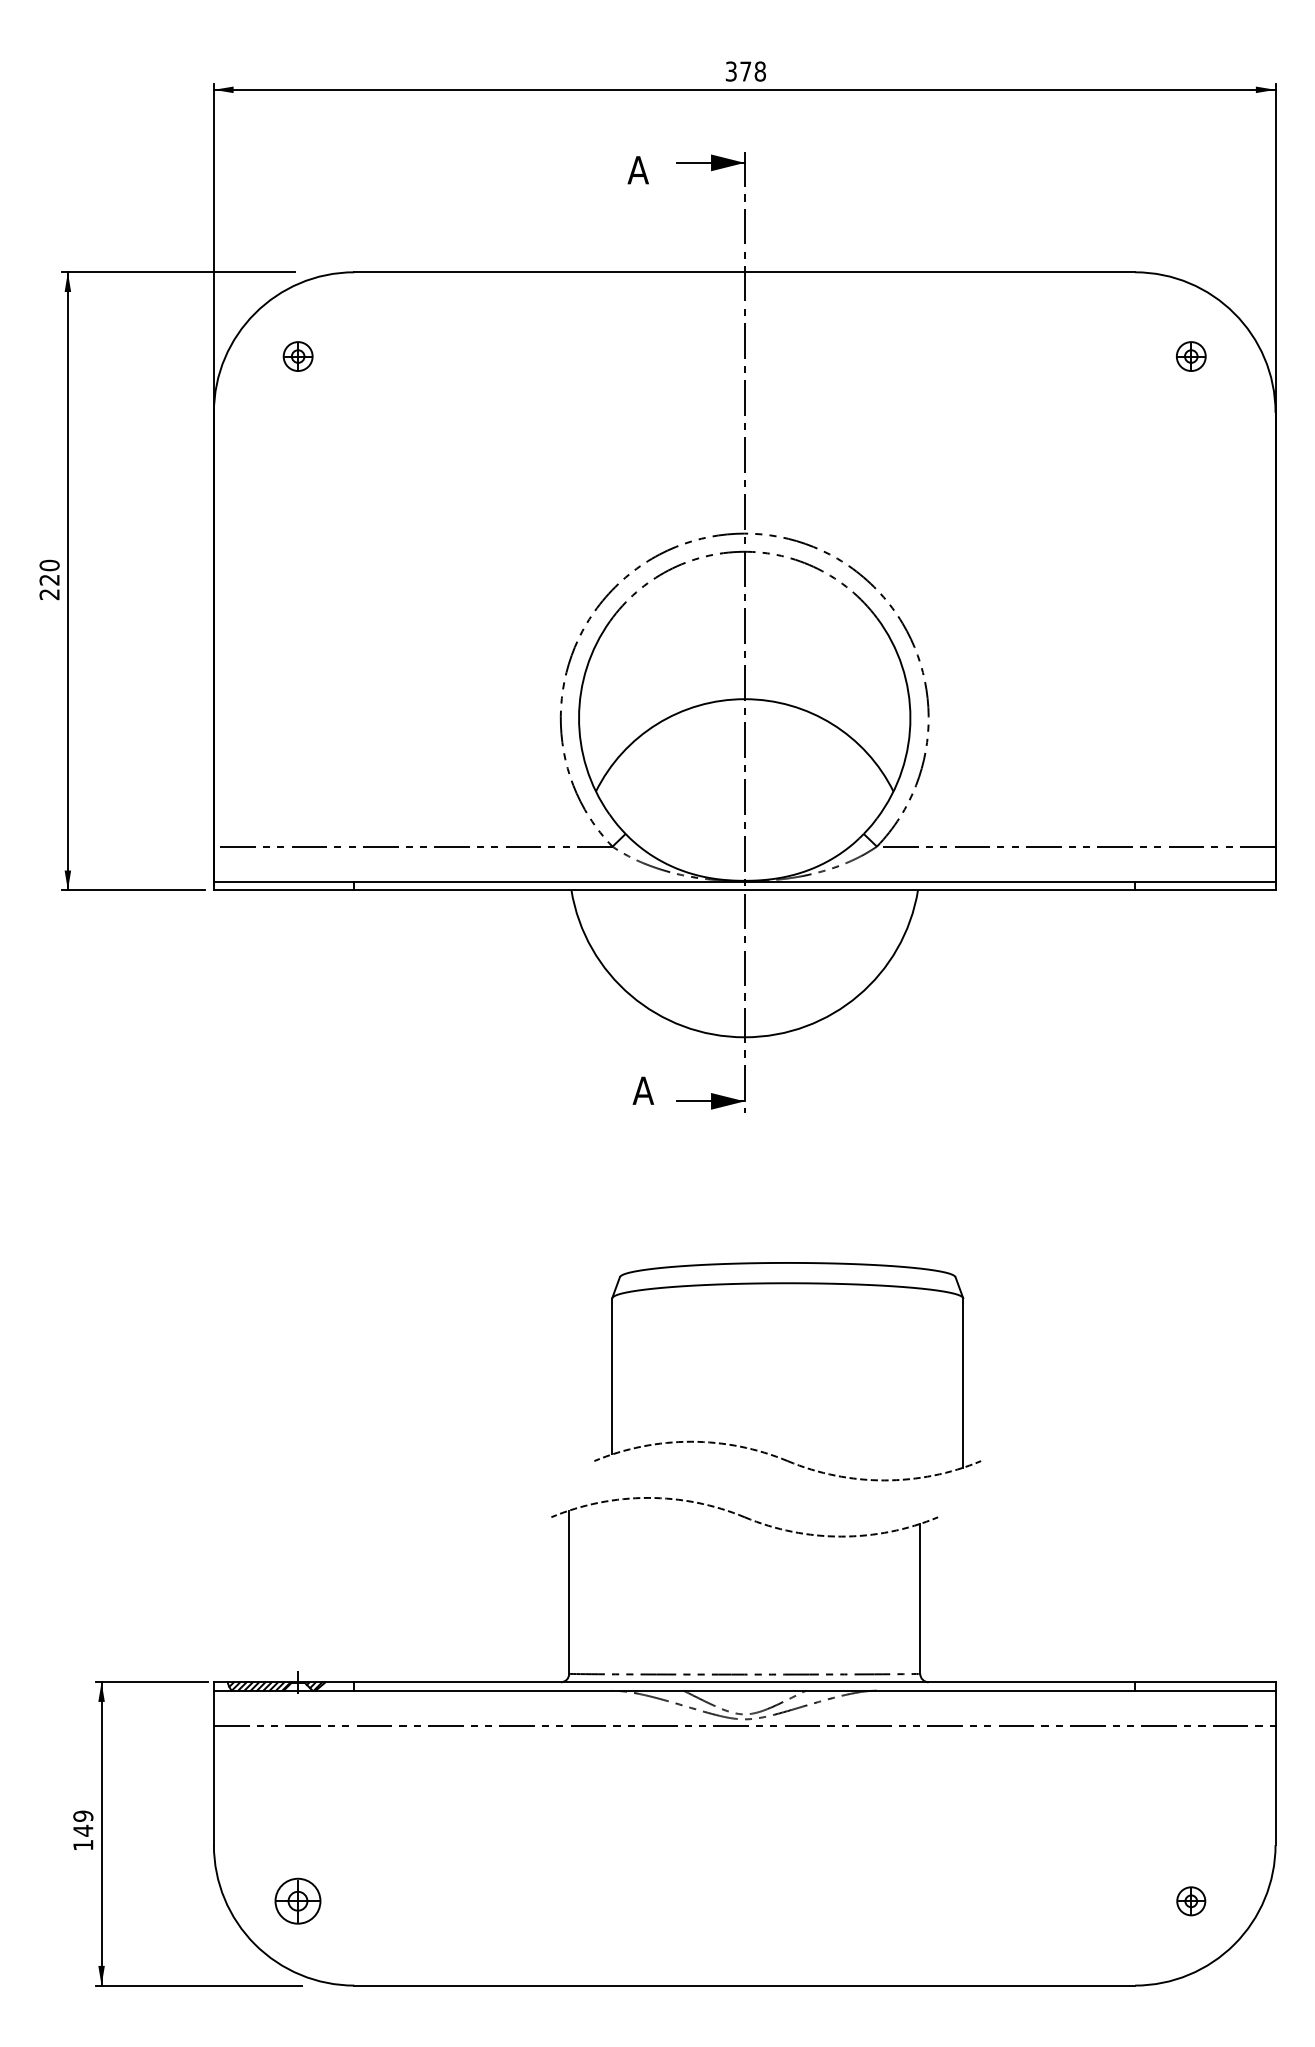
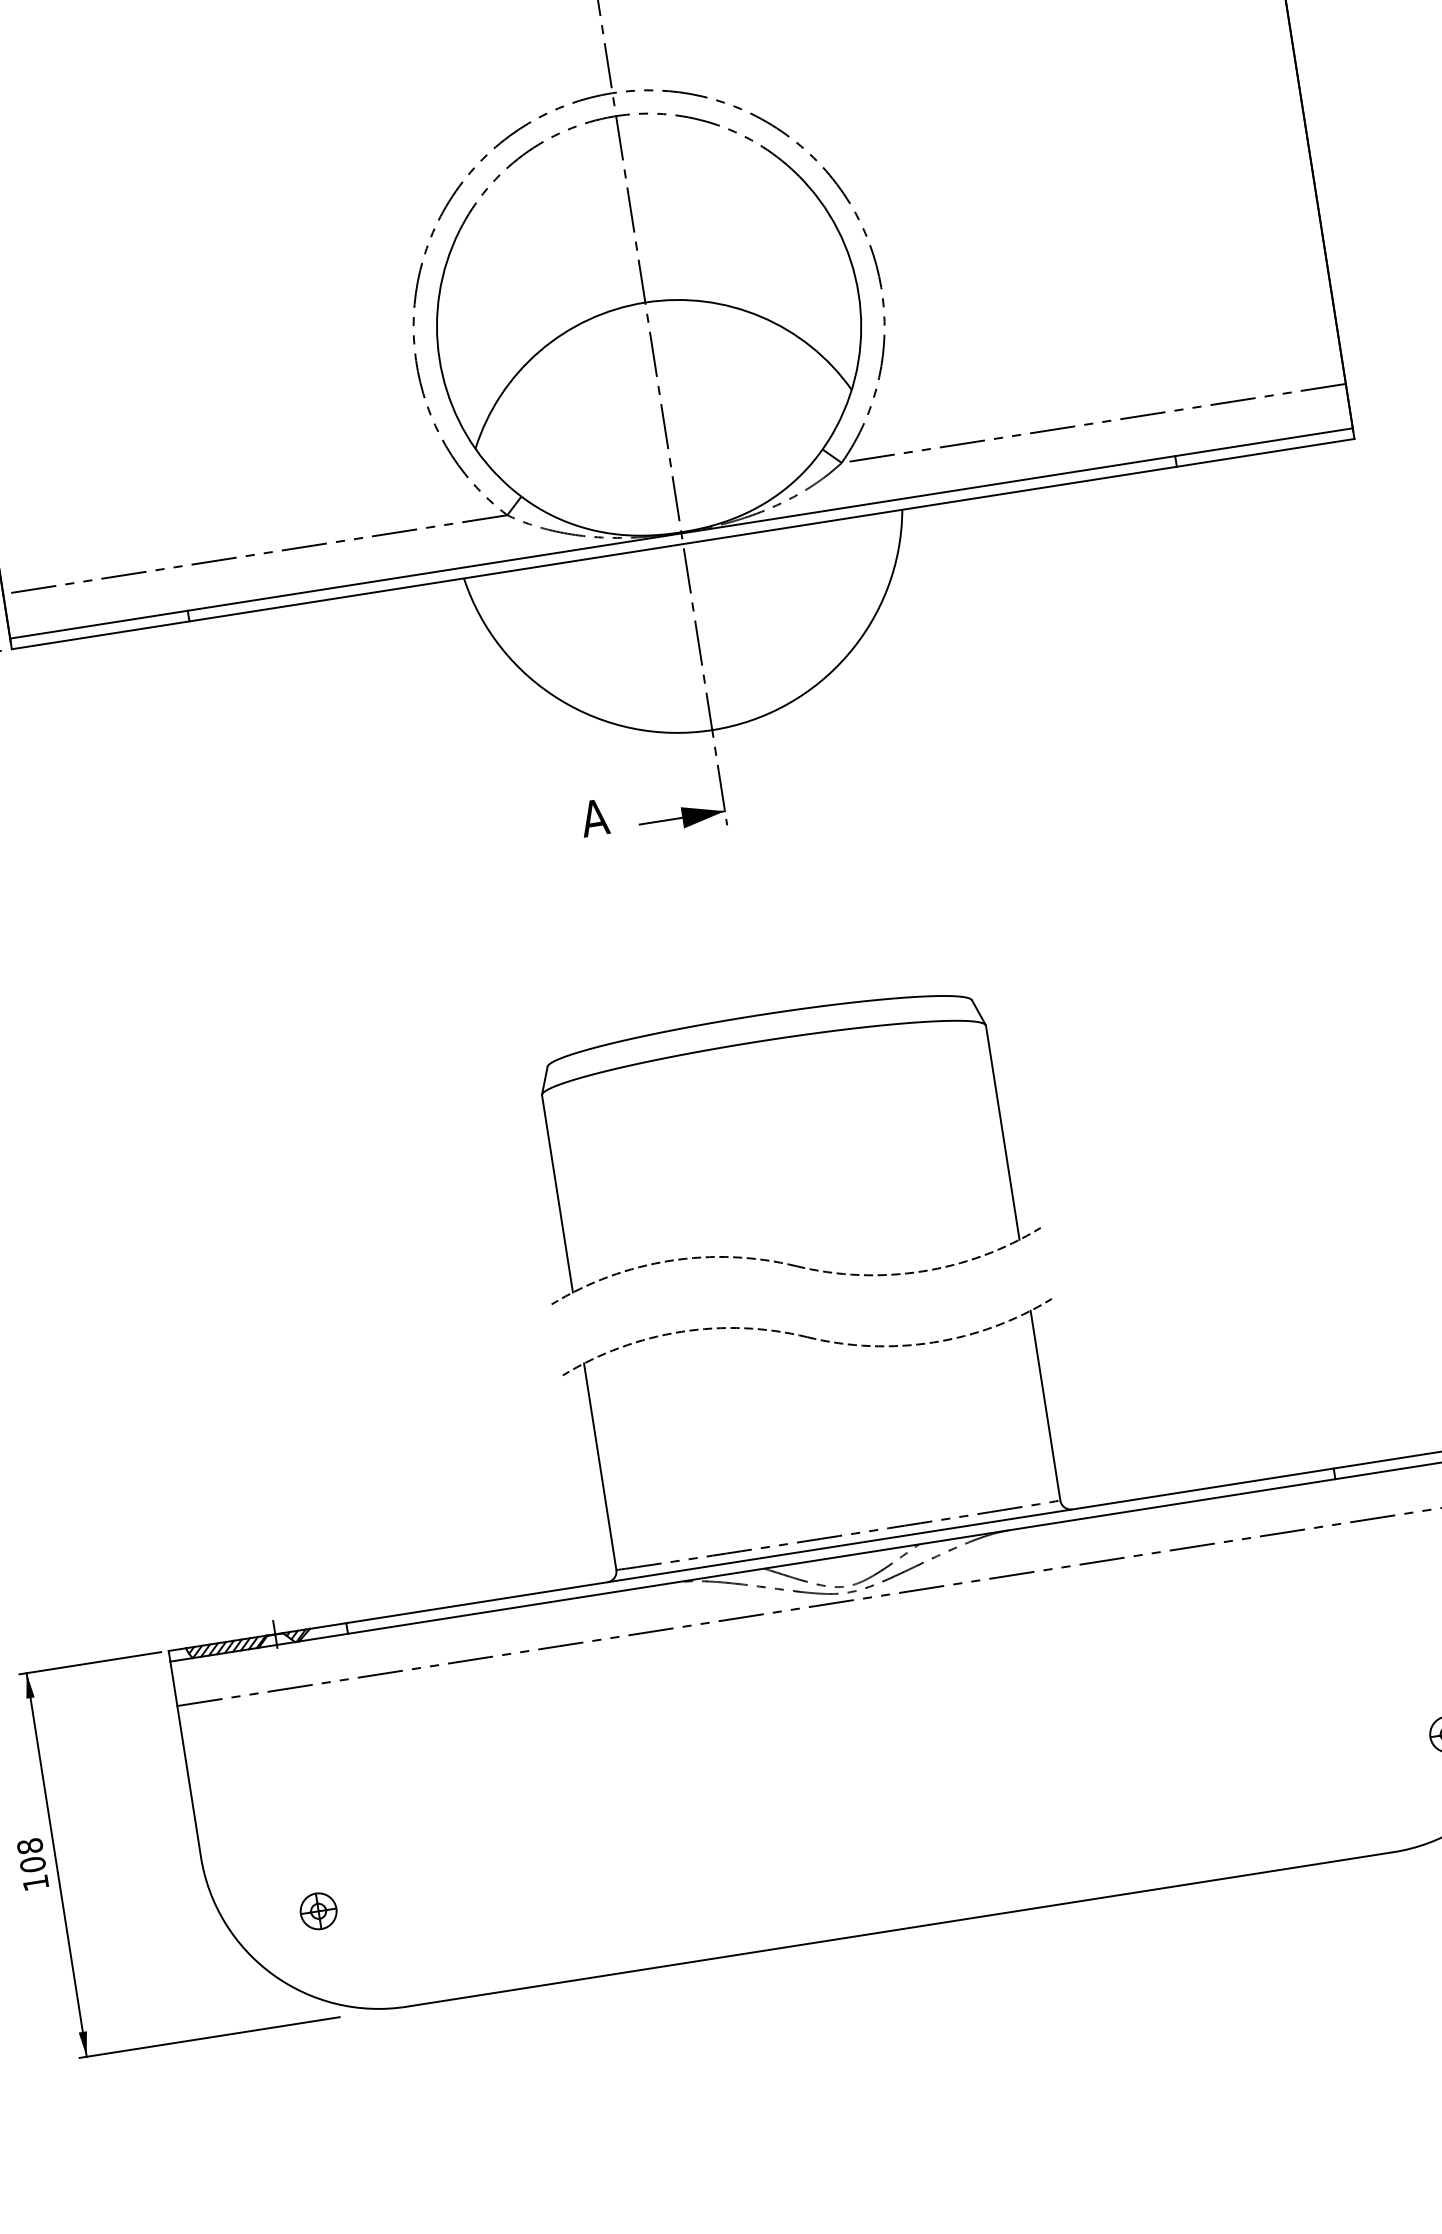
part: (761, 1450) -> (760, 1257), moved
text: (83, 1823) -> (31, 1855), 149 -> 108
part: (298, 1901) -> (319, 1911), size x0.62

